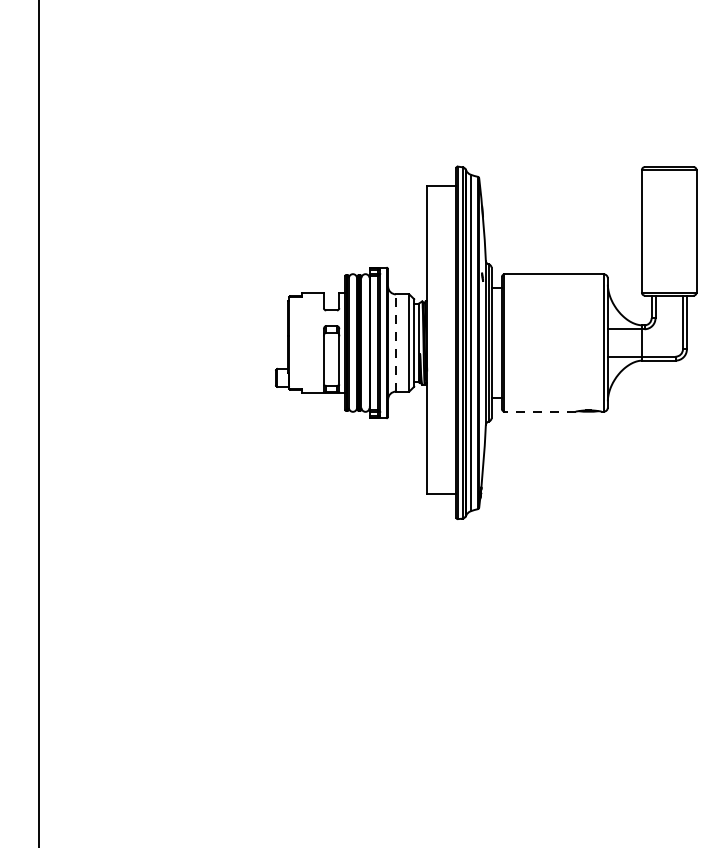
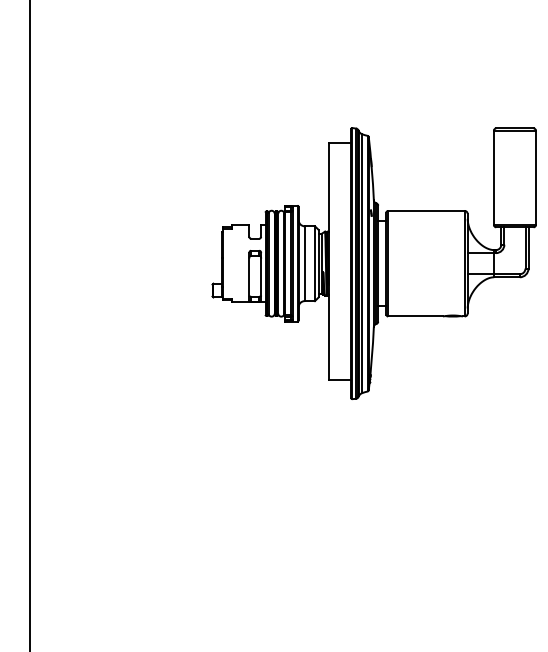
line: (395, 342) -> (304, 263), dashed -> solid
line: (539, 411) -> (415, 316), dashed -> solid

